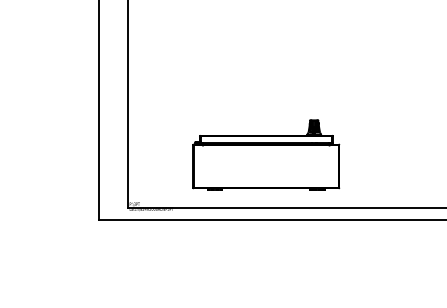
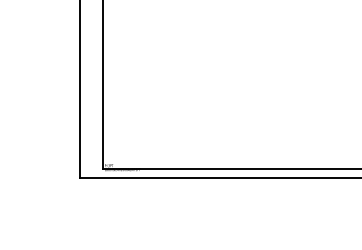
part: (266, 154) -> (215, 125), removed

